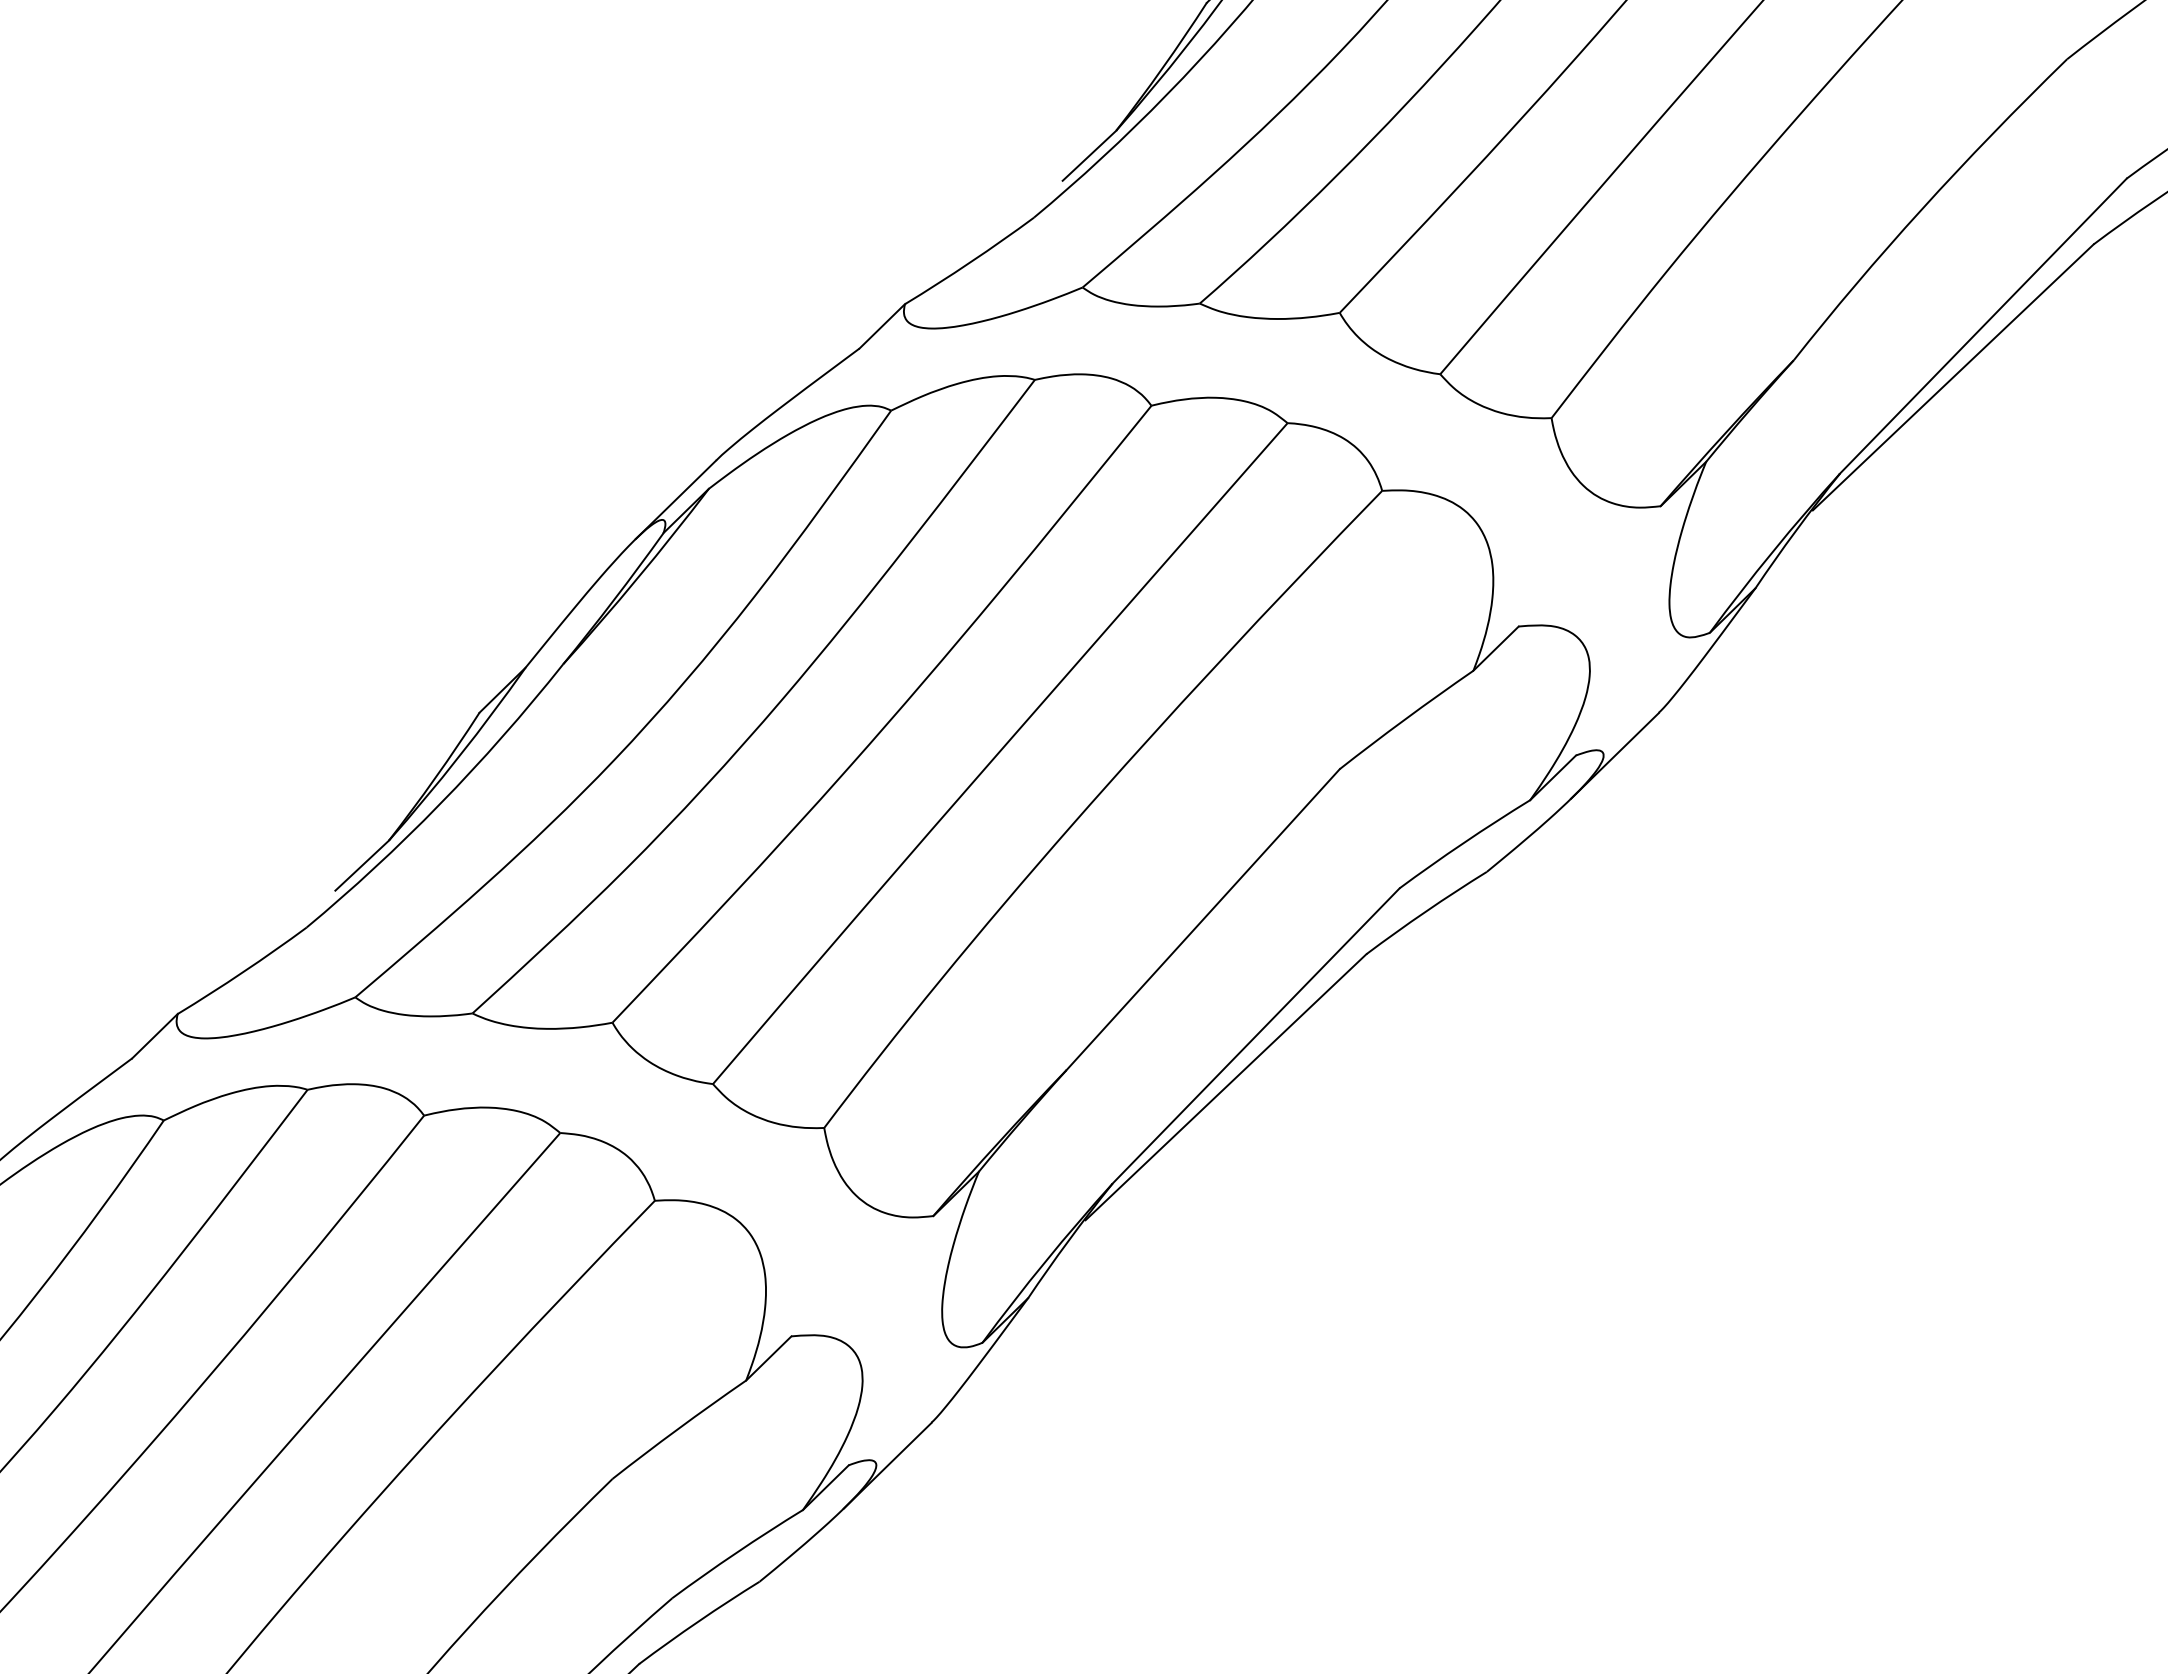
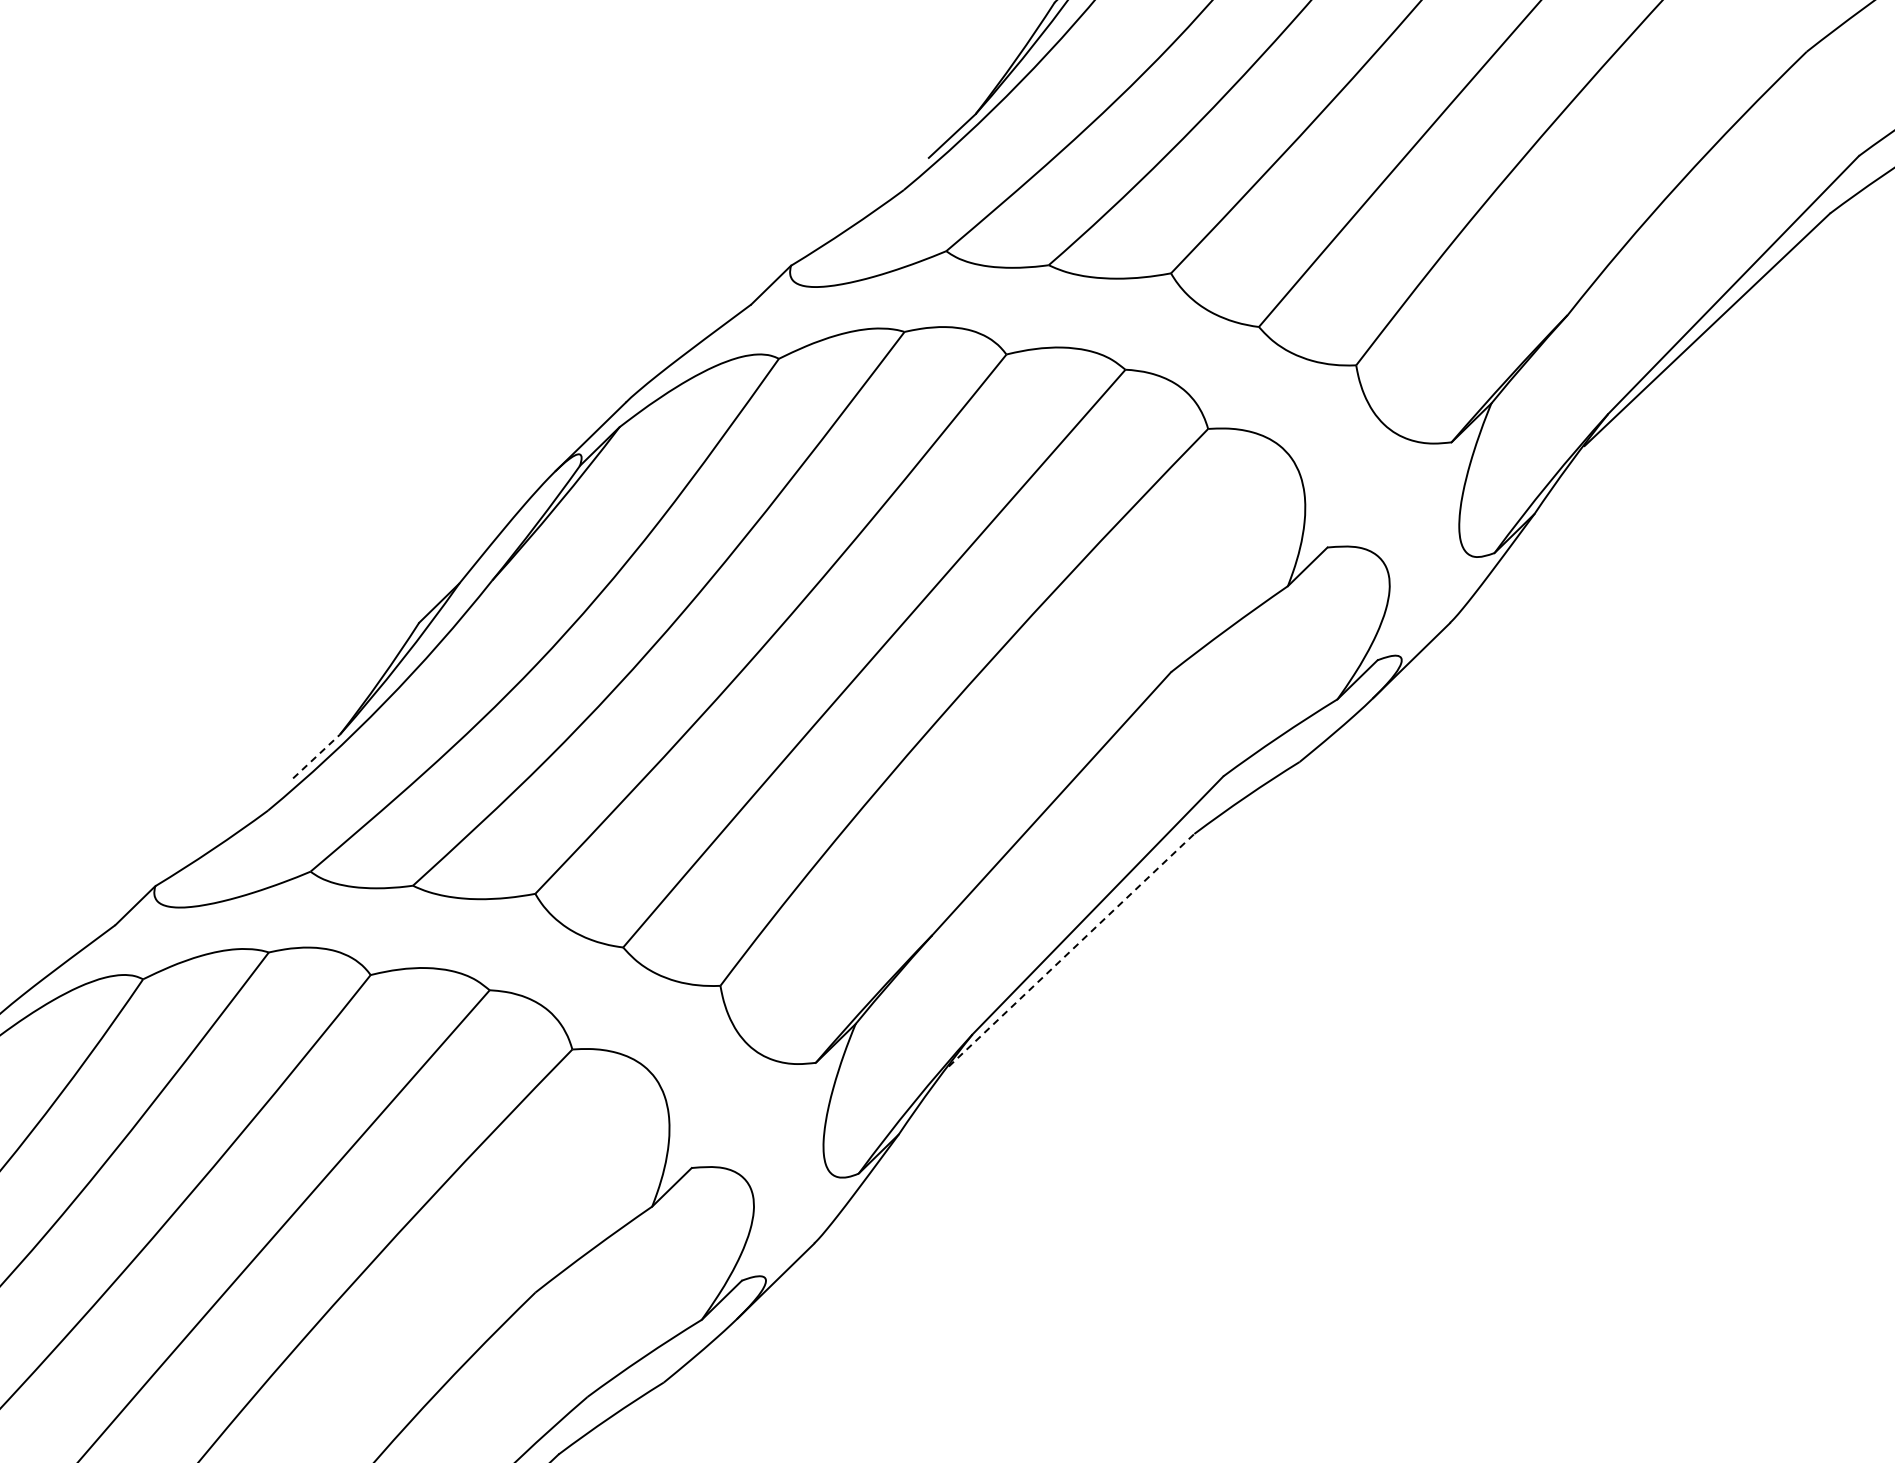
line: (362, 865) -> (316, 756), solid -> dashed
line: (1225, 1086) -> (1071, 949), solid -> dashed

